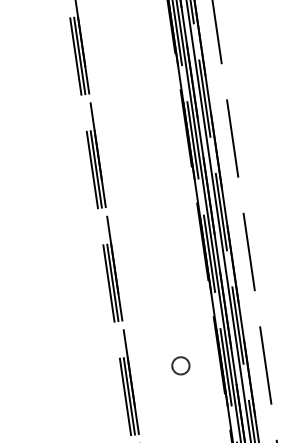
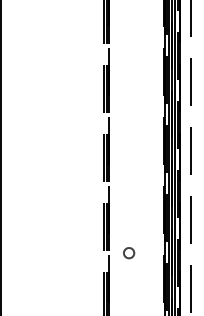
circle: (181, 366) -> (129, 253), moved

